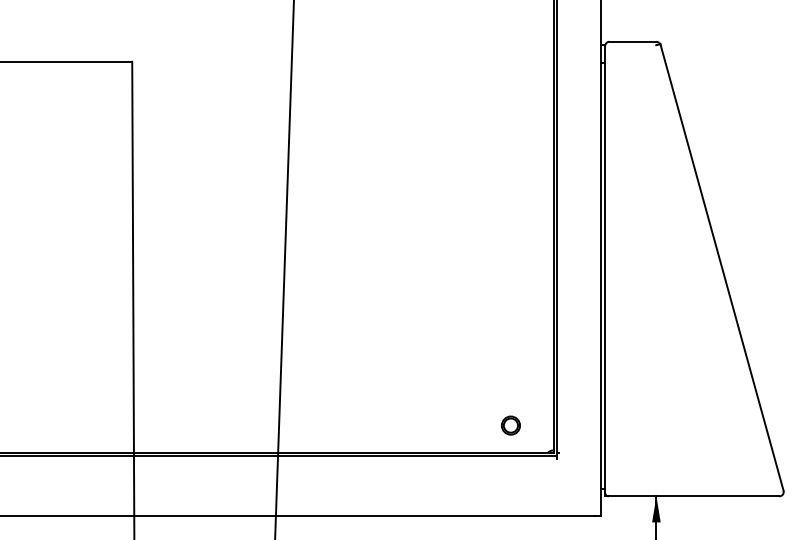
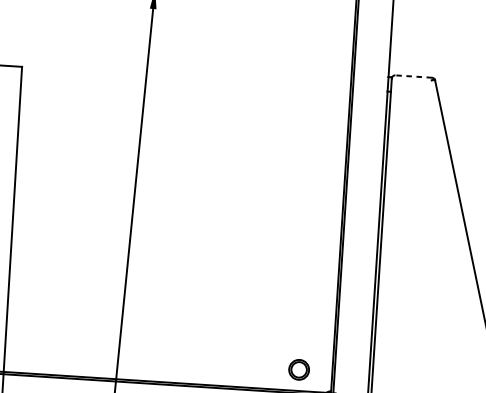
line: (632, 41) -> (413, 76), solid -> dashed
part: (510, 425) -> (298, 369), size x1.4

